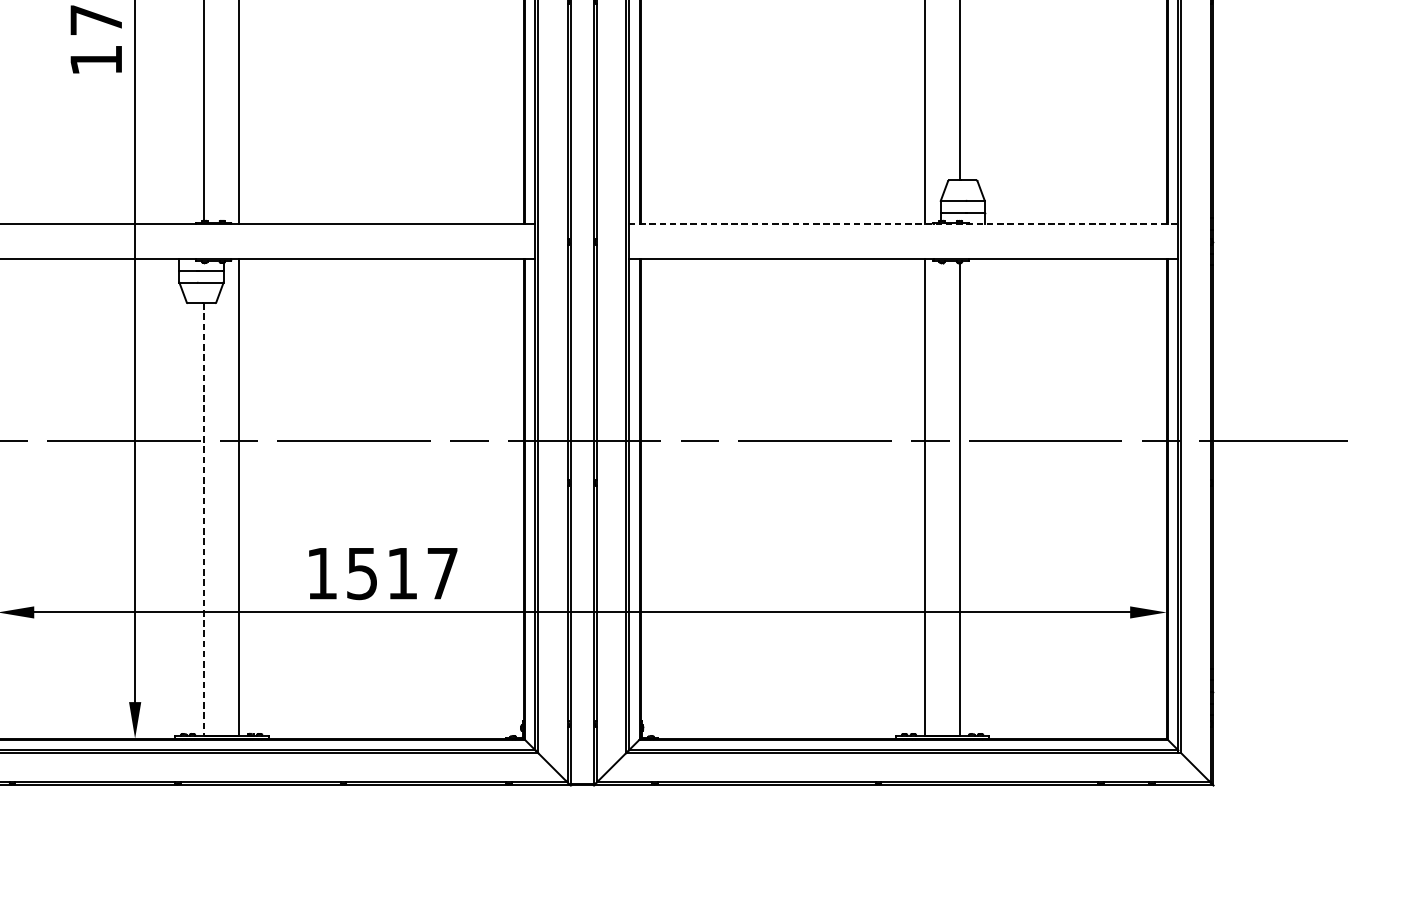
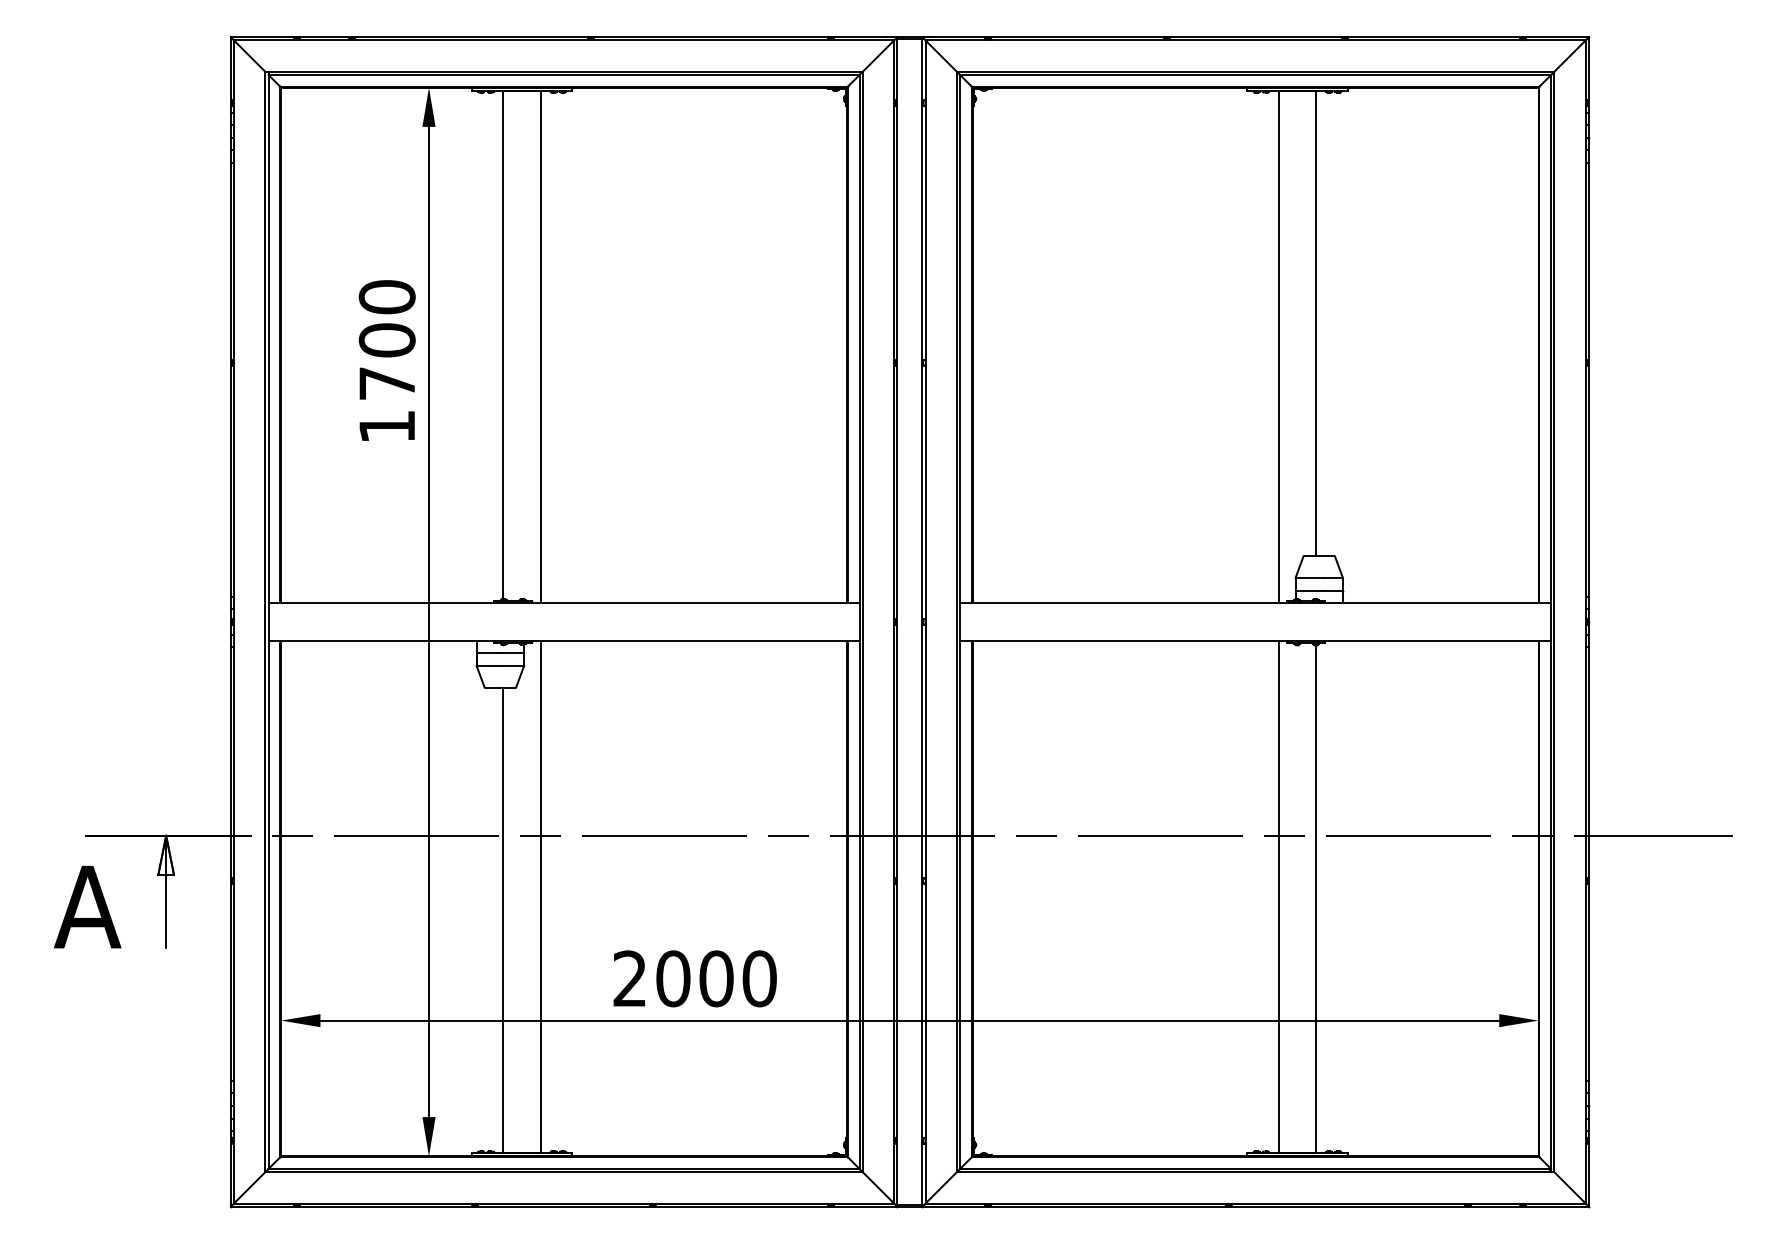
line: (904, 224) -> (1256, 603), dashed -> solid
line: (204, 519) -> (503, 920), dashed -> solid
text: (381, 573) -> (694, 978), 1517 -> 2000

